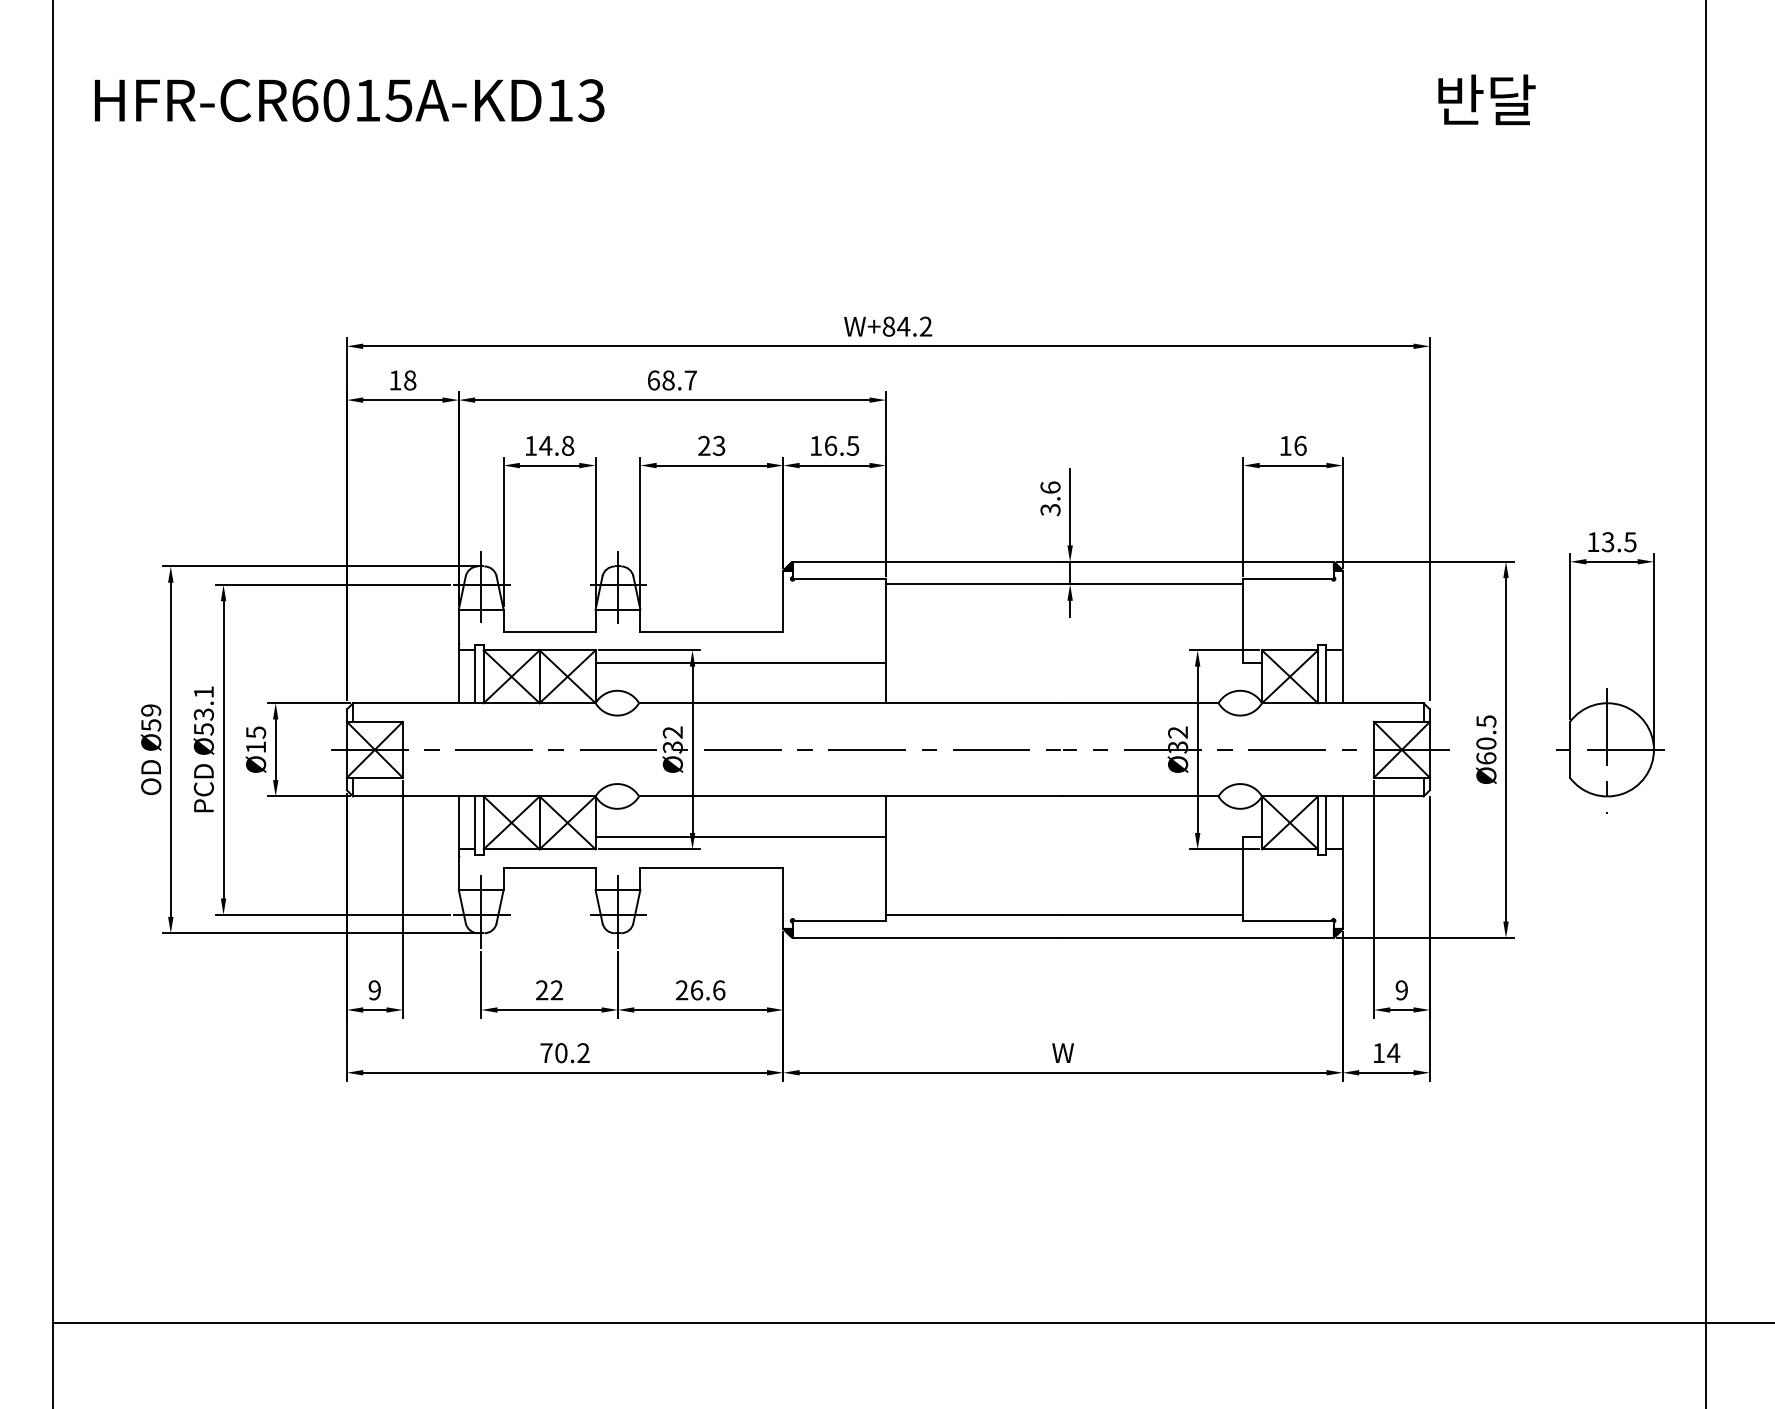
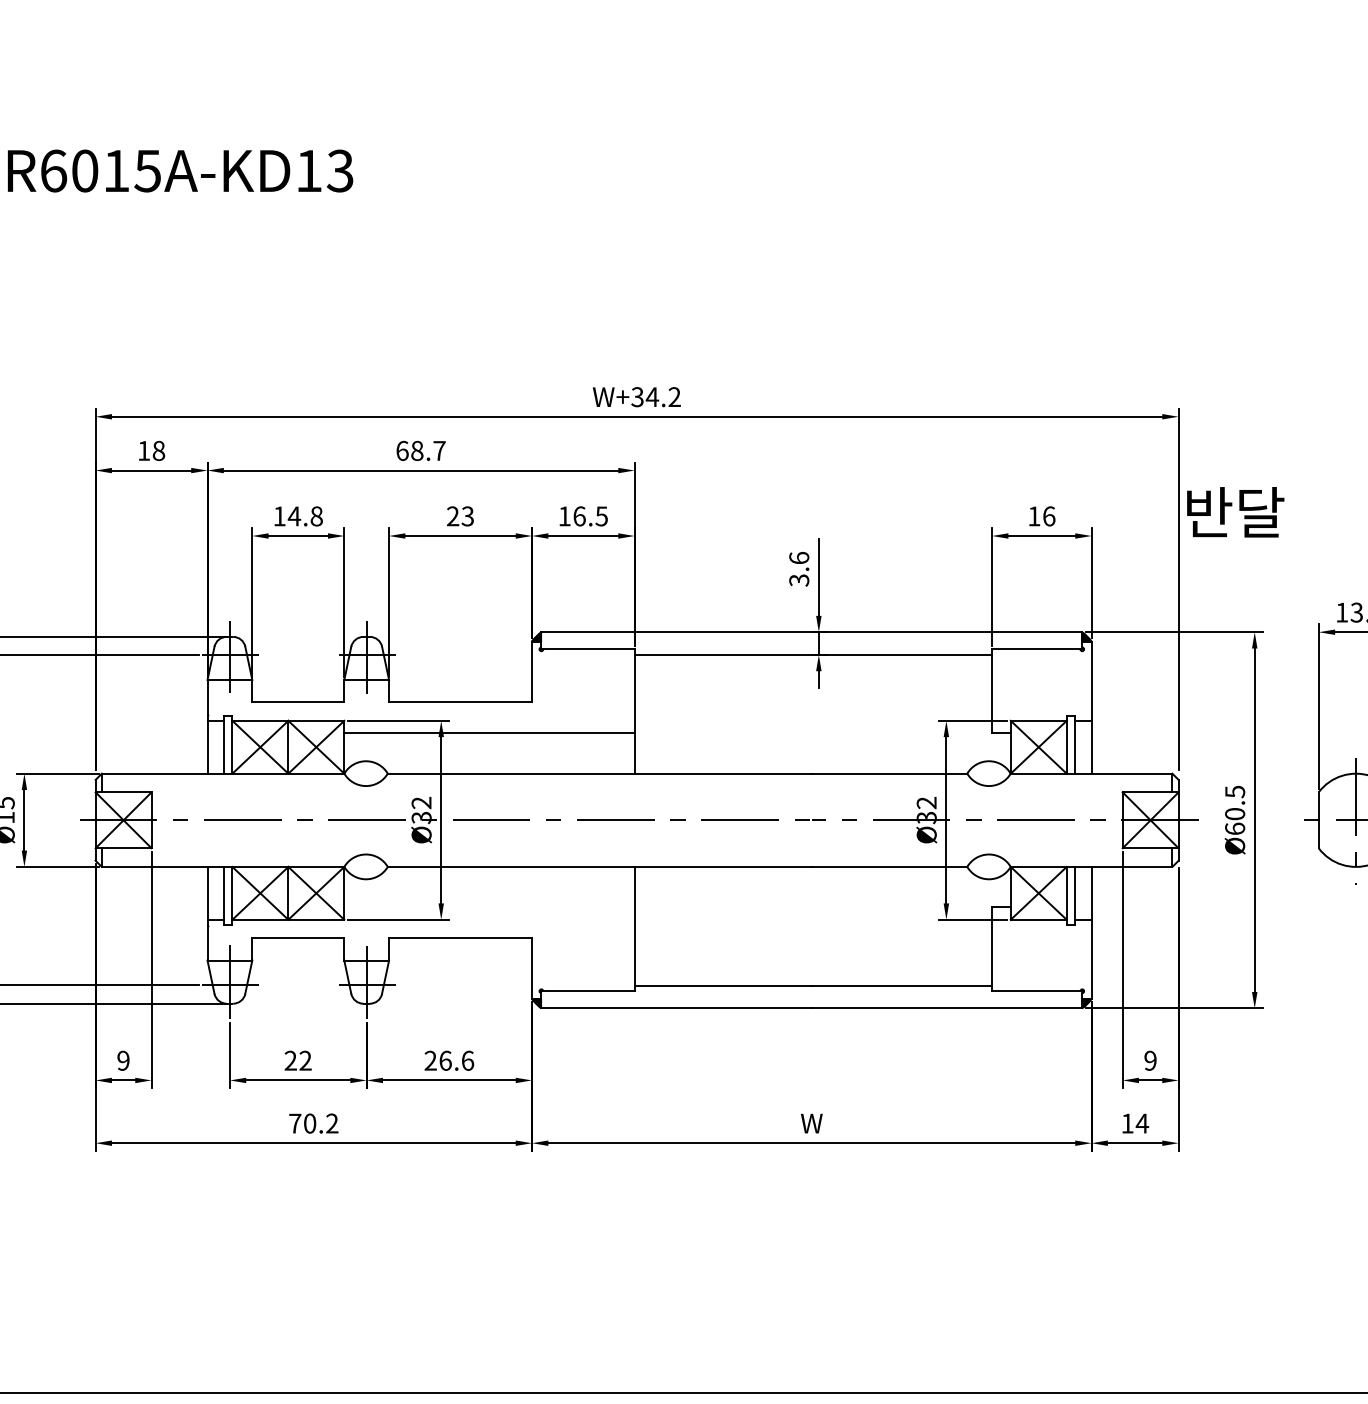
text: (1486, 99) -> (1235, 511), moved
text: (888, 326) -> (637, 396), W+84.2 -> W+34.2
line: (740, 836) -> (489, 906), removed

